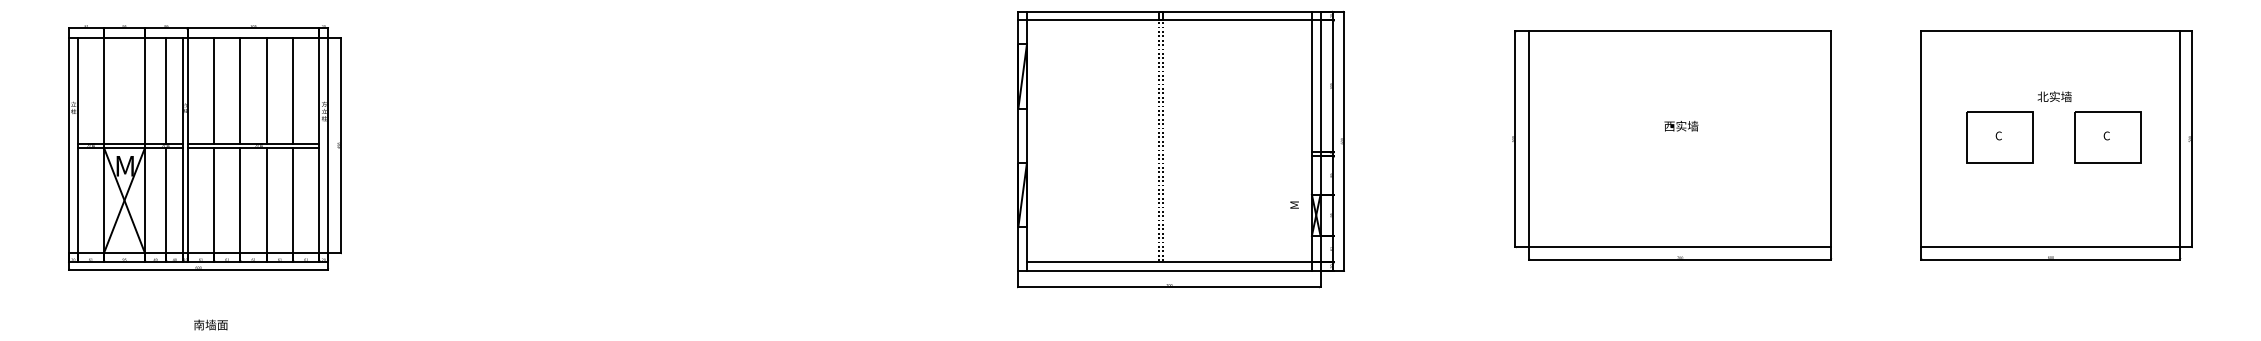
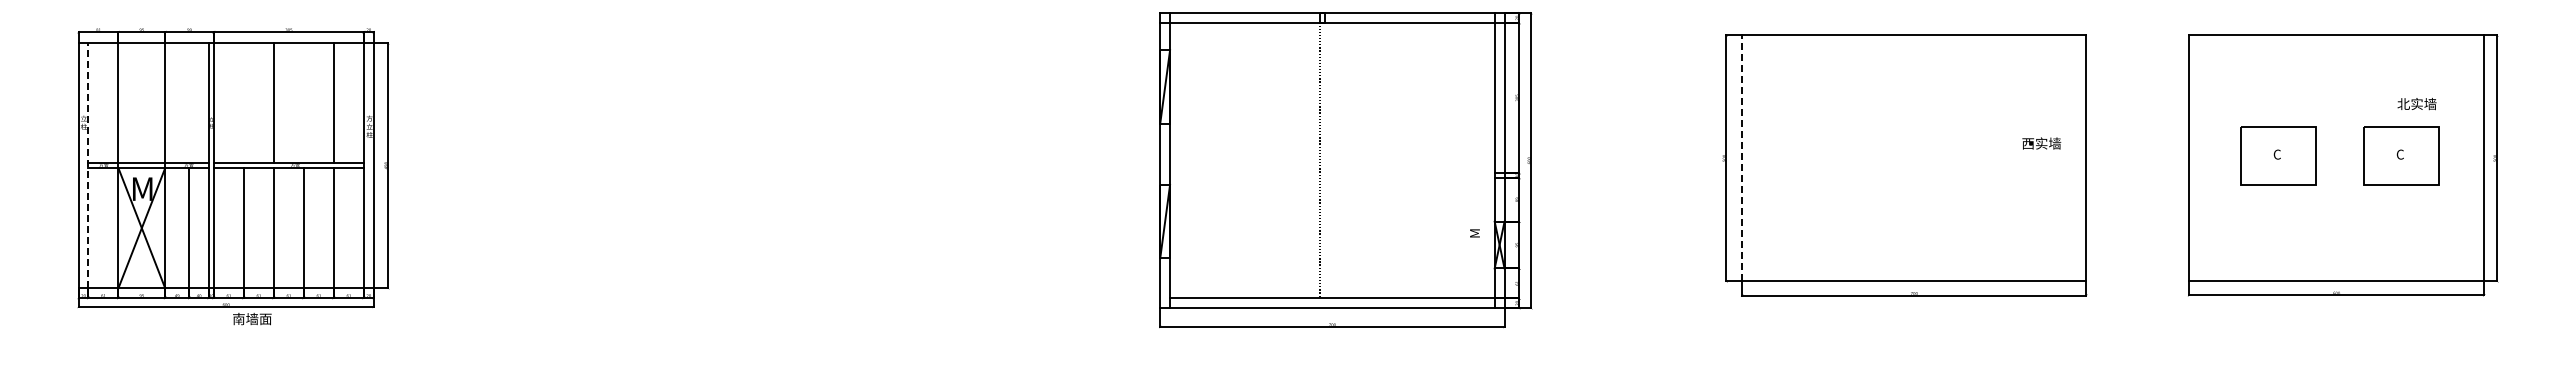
line: (166, 91) -> (189, 103), removed
line: (213, 91) -> (243, 103), removed
line: (266, 91) -> (303, 103), removed
text: (2054, 97) -> (2416, 104), moved
text: (1681, 126) -> (2041, 143), moved
line: (1529, 139) -> (1742, 158), solid -> dashed
line: (1163, 141) -> (1325, 160), removed
line: (77, 145) -> (88, 165), solid -> dashed
text: (211, 325) -> (252, 319), moved

